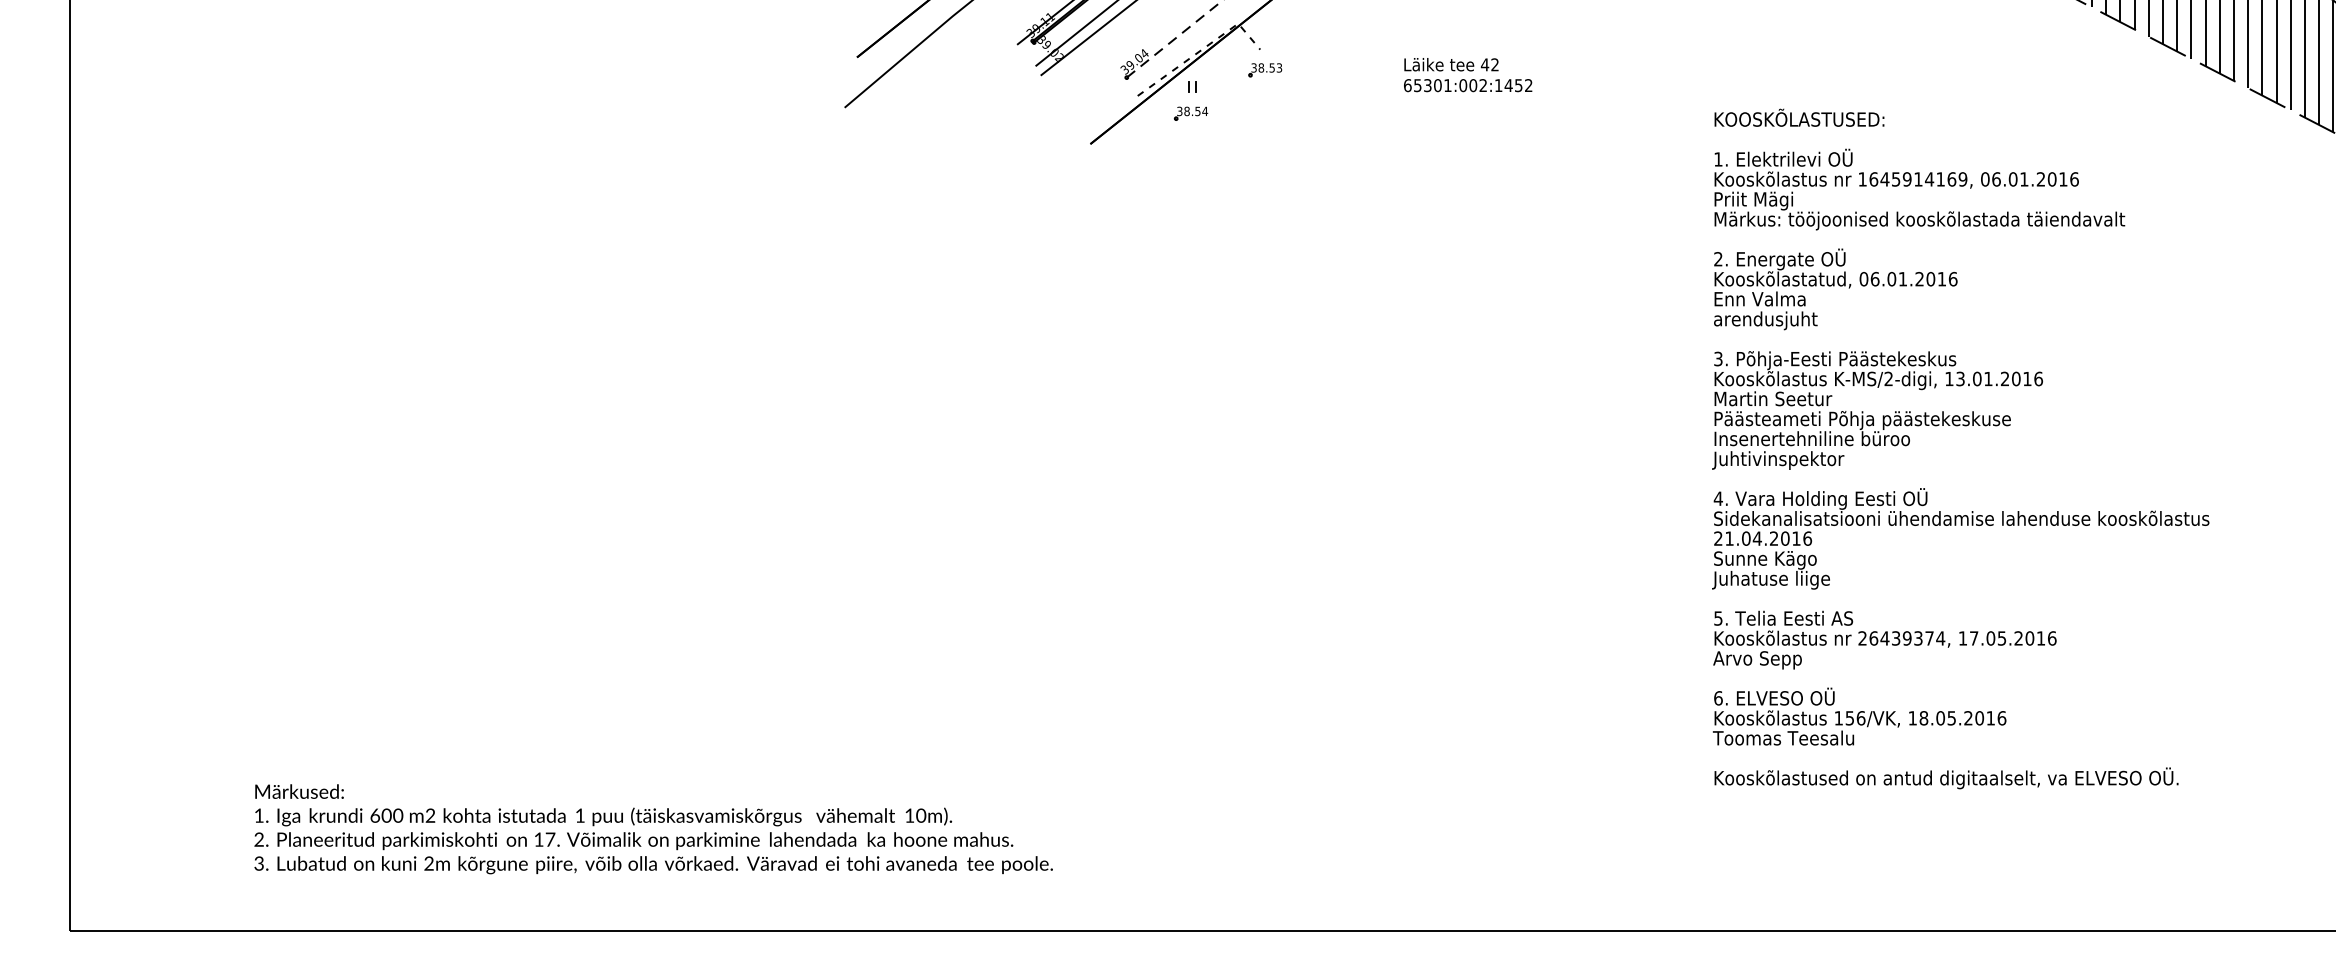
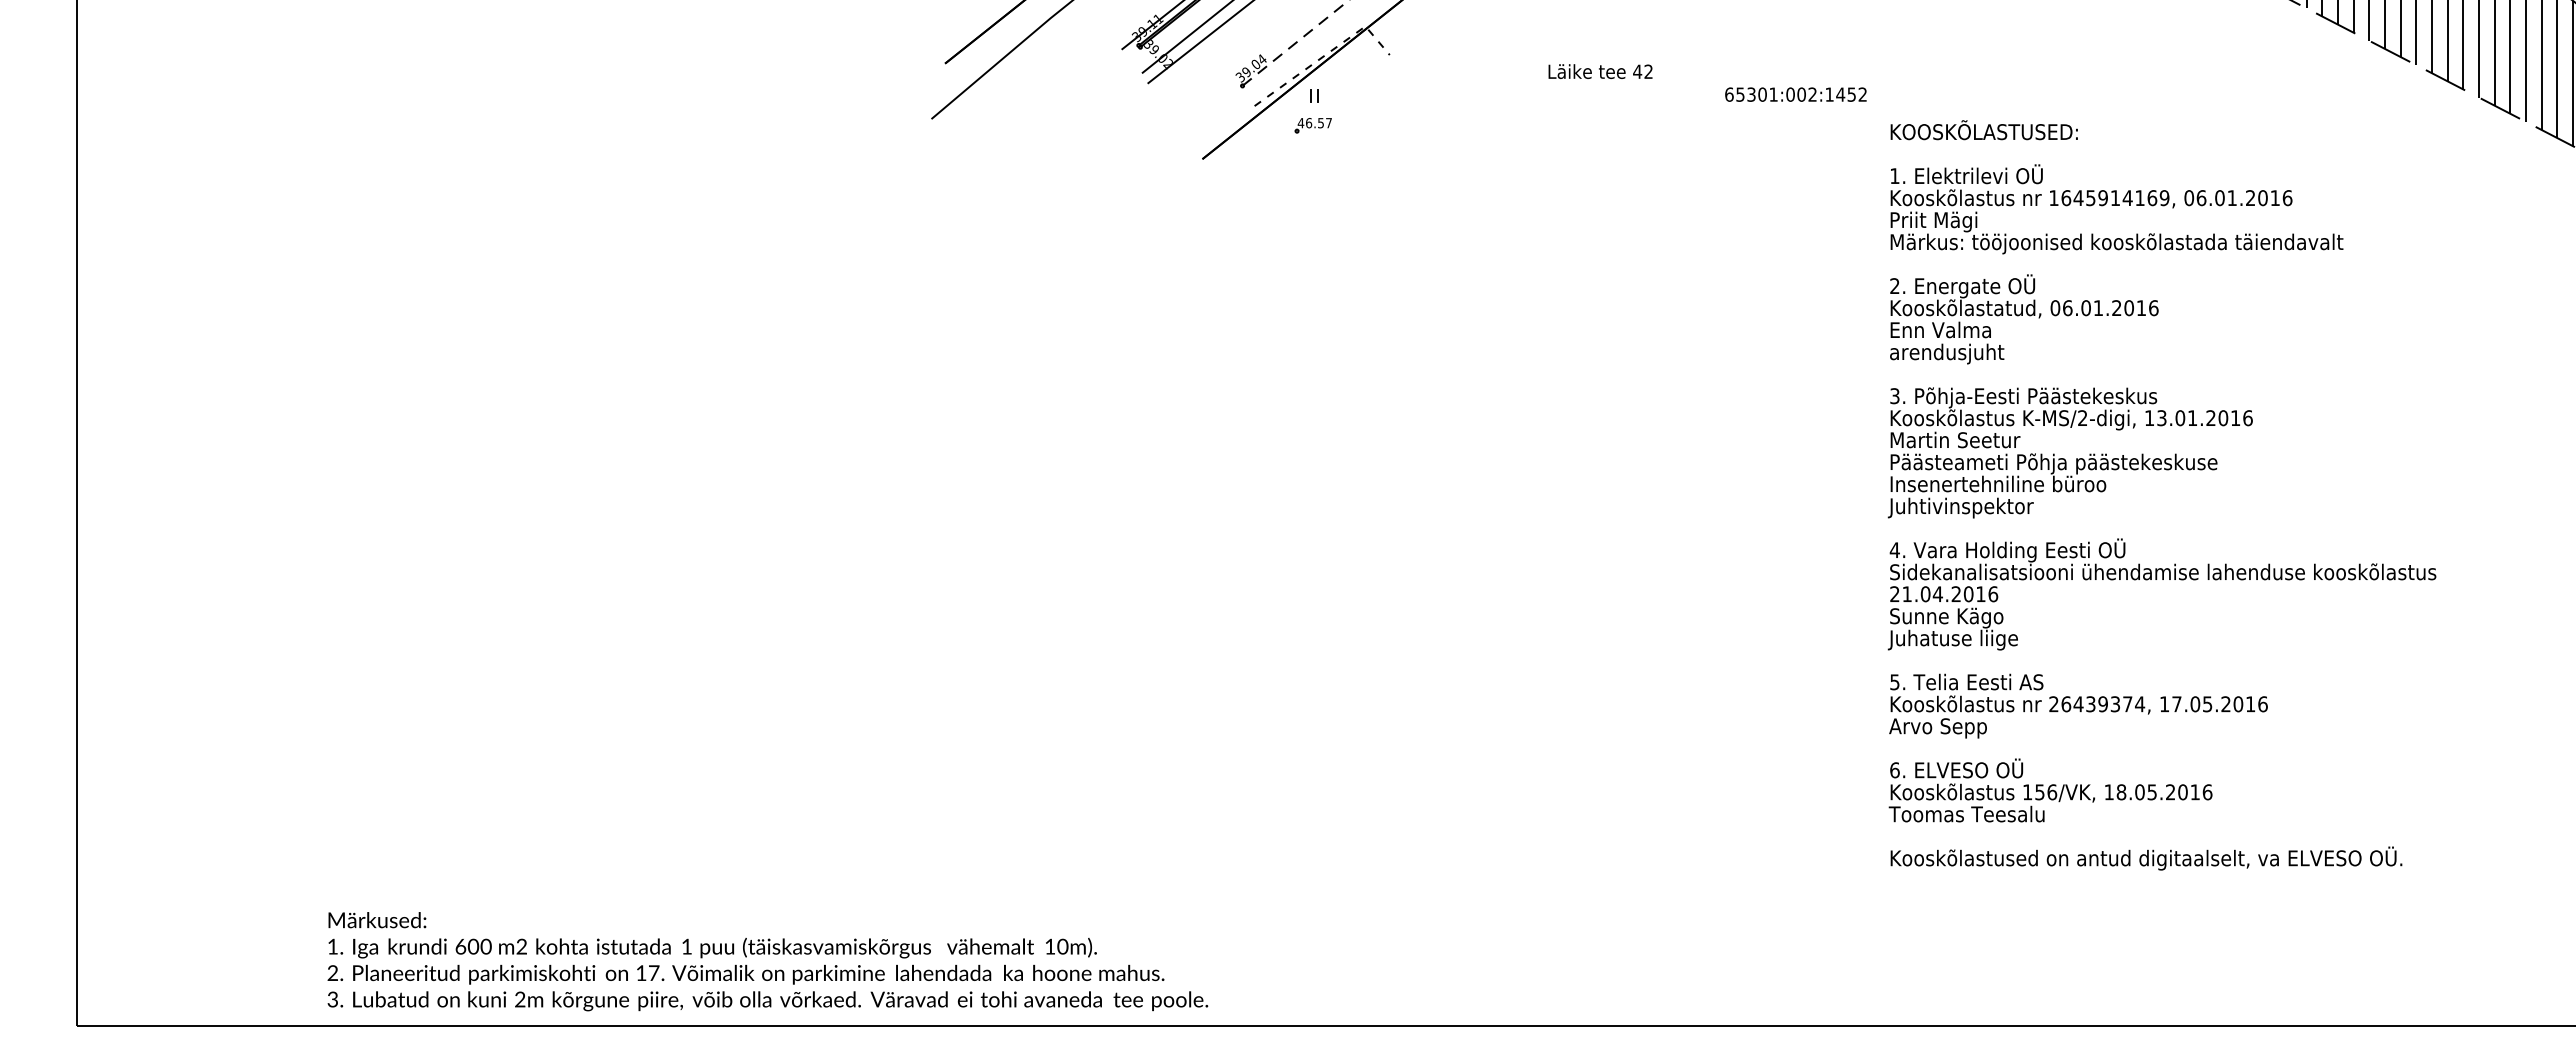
part: (1264, 70) -> (1394, 77), removed
text: (1467, 85) -> (1795, 94), moved
text: (1192, 111) -> (1314, 123), 38.54 -> 46.57
text: (653, 829) -> (767, 961), moved

